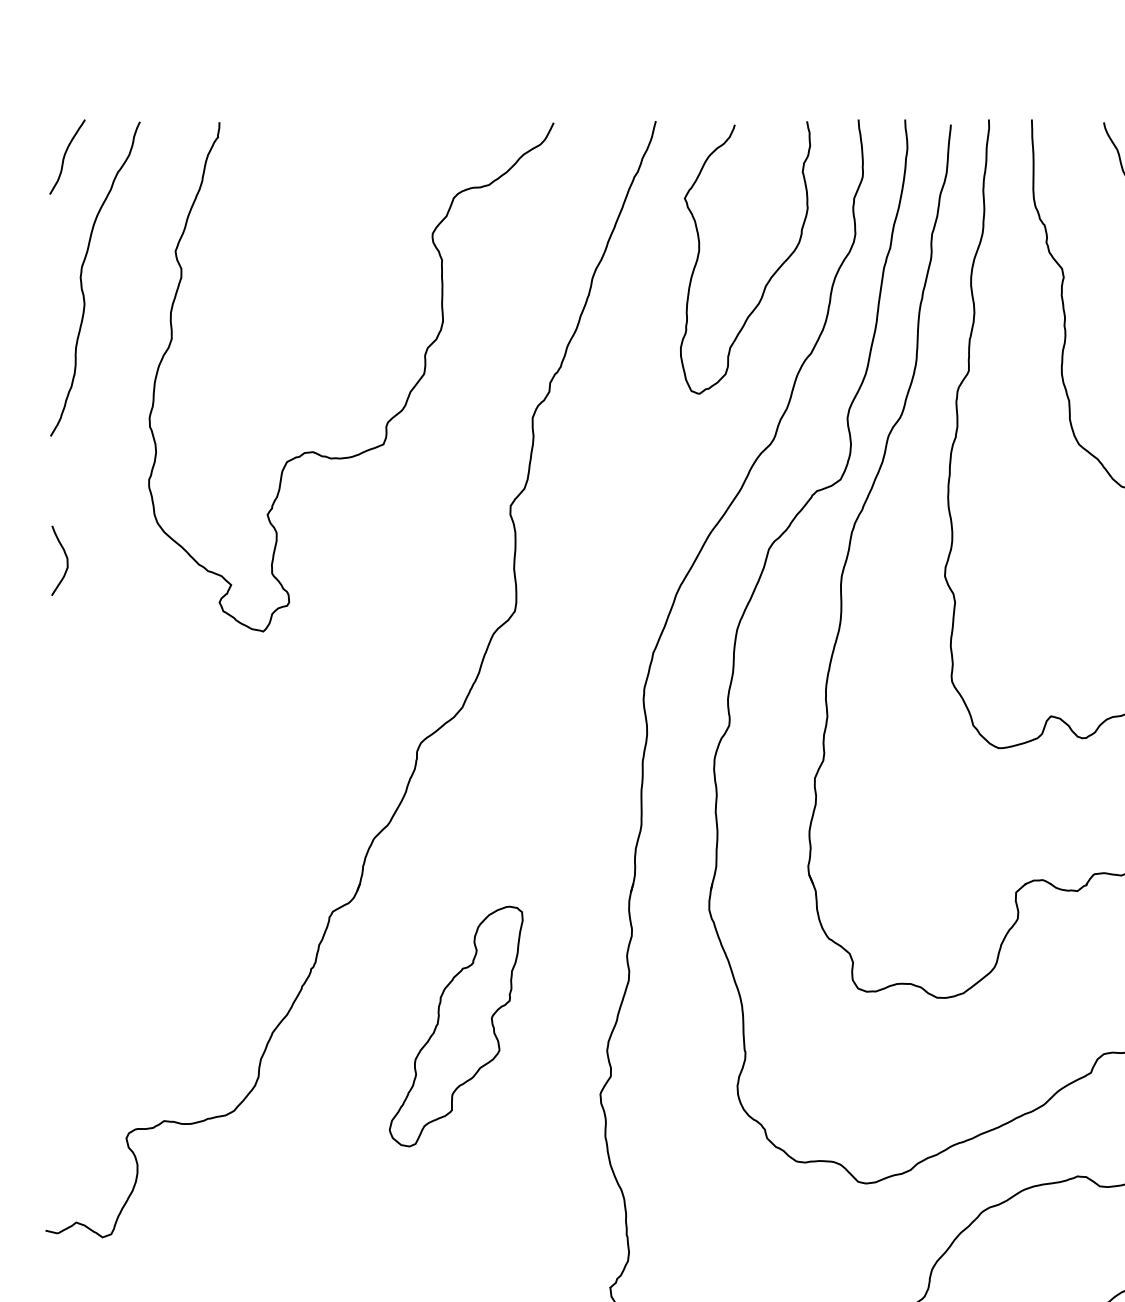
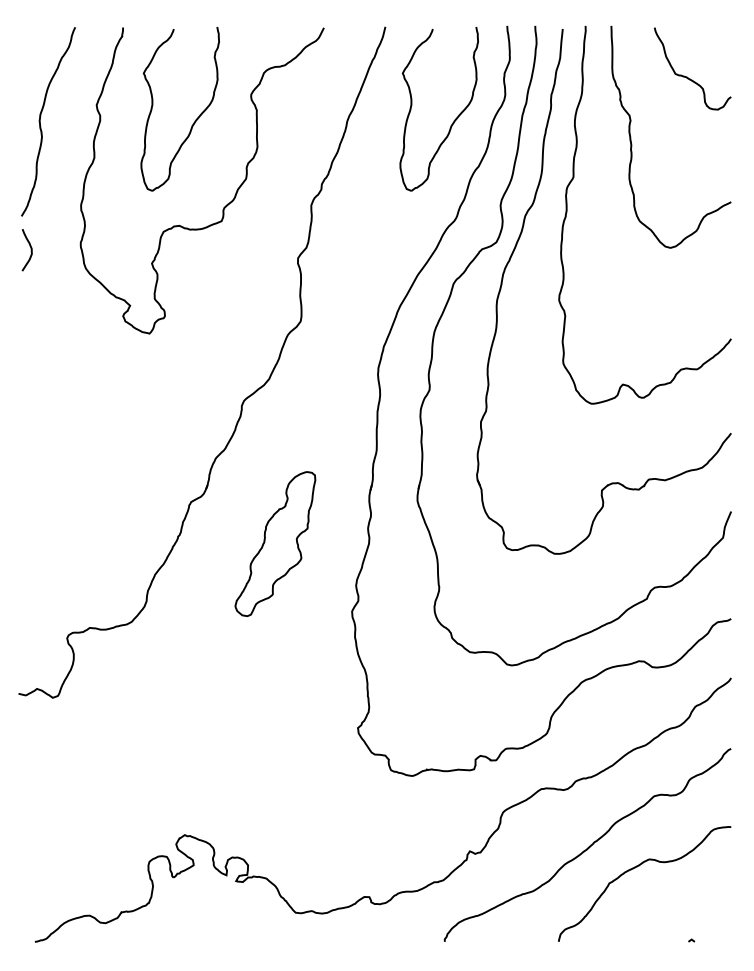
curve: (65, 157) -> (30, 48), removed
curve: (339, 275) -> (195, 119), added
curve: (65, 561) -> (30, 250), moved
part: (456, 1025) -> (275, 543), moved

